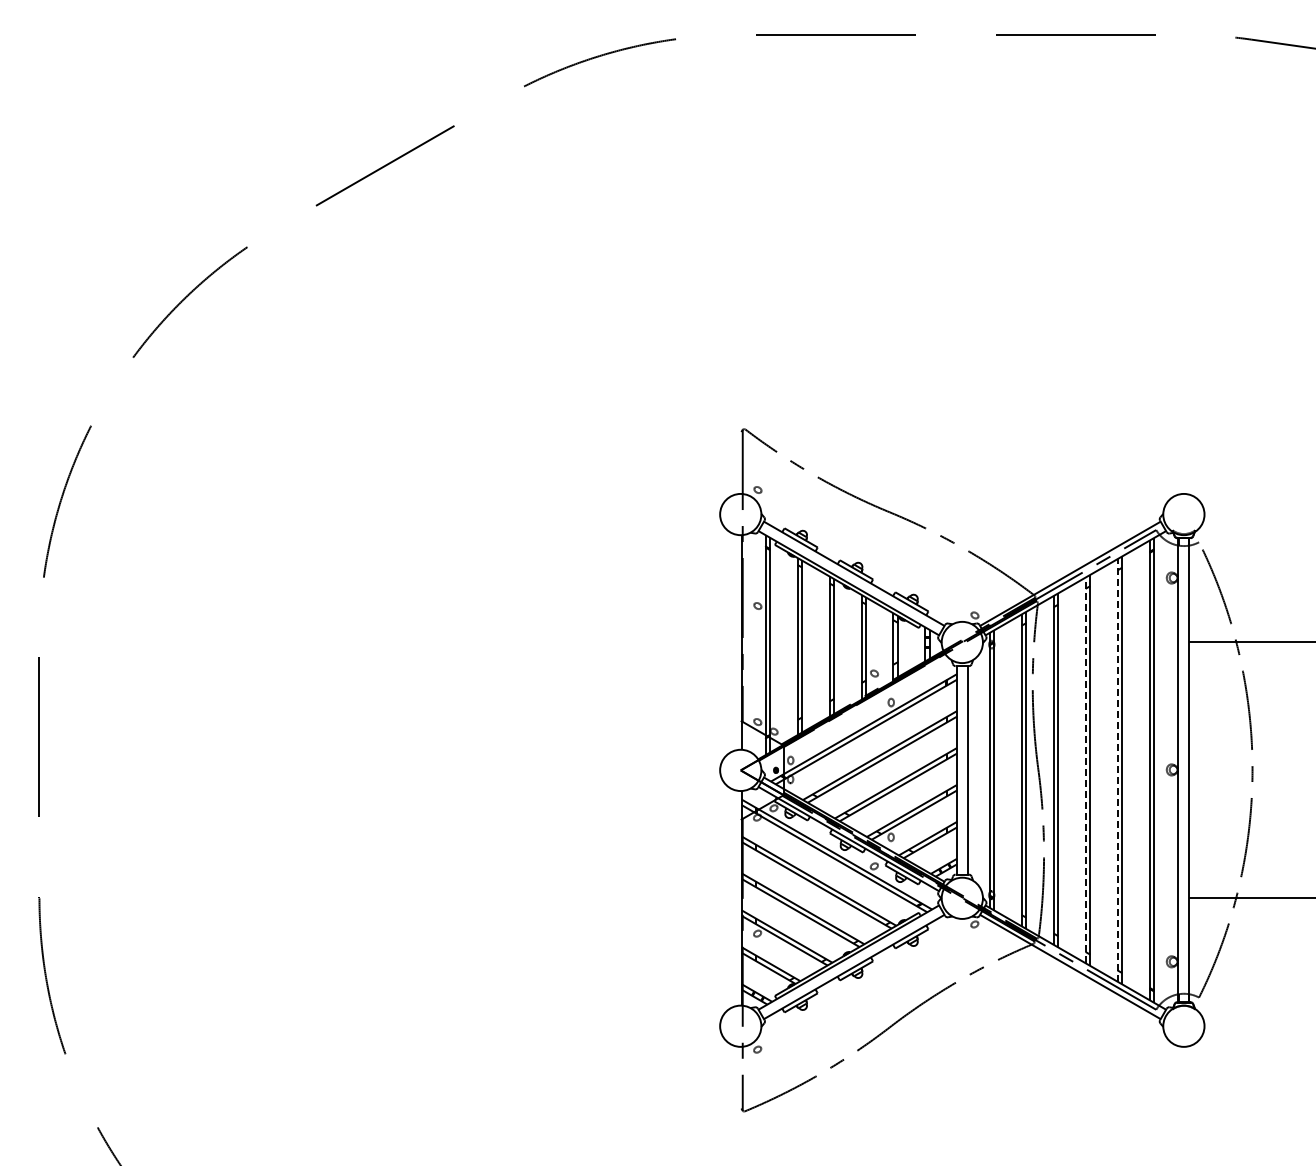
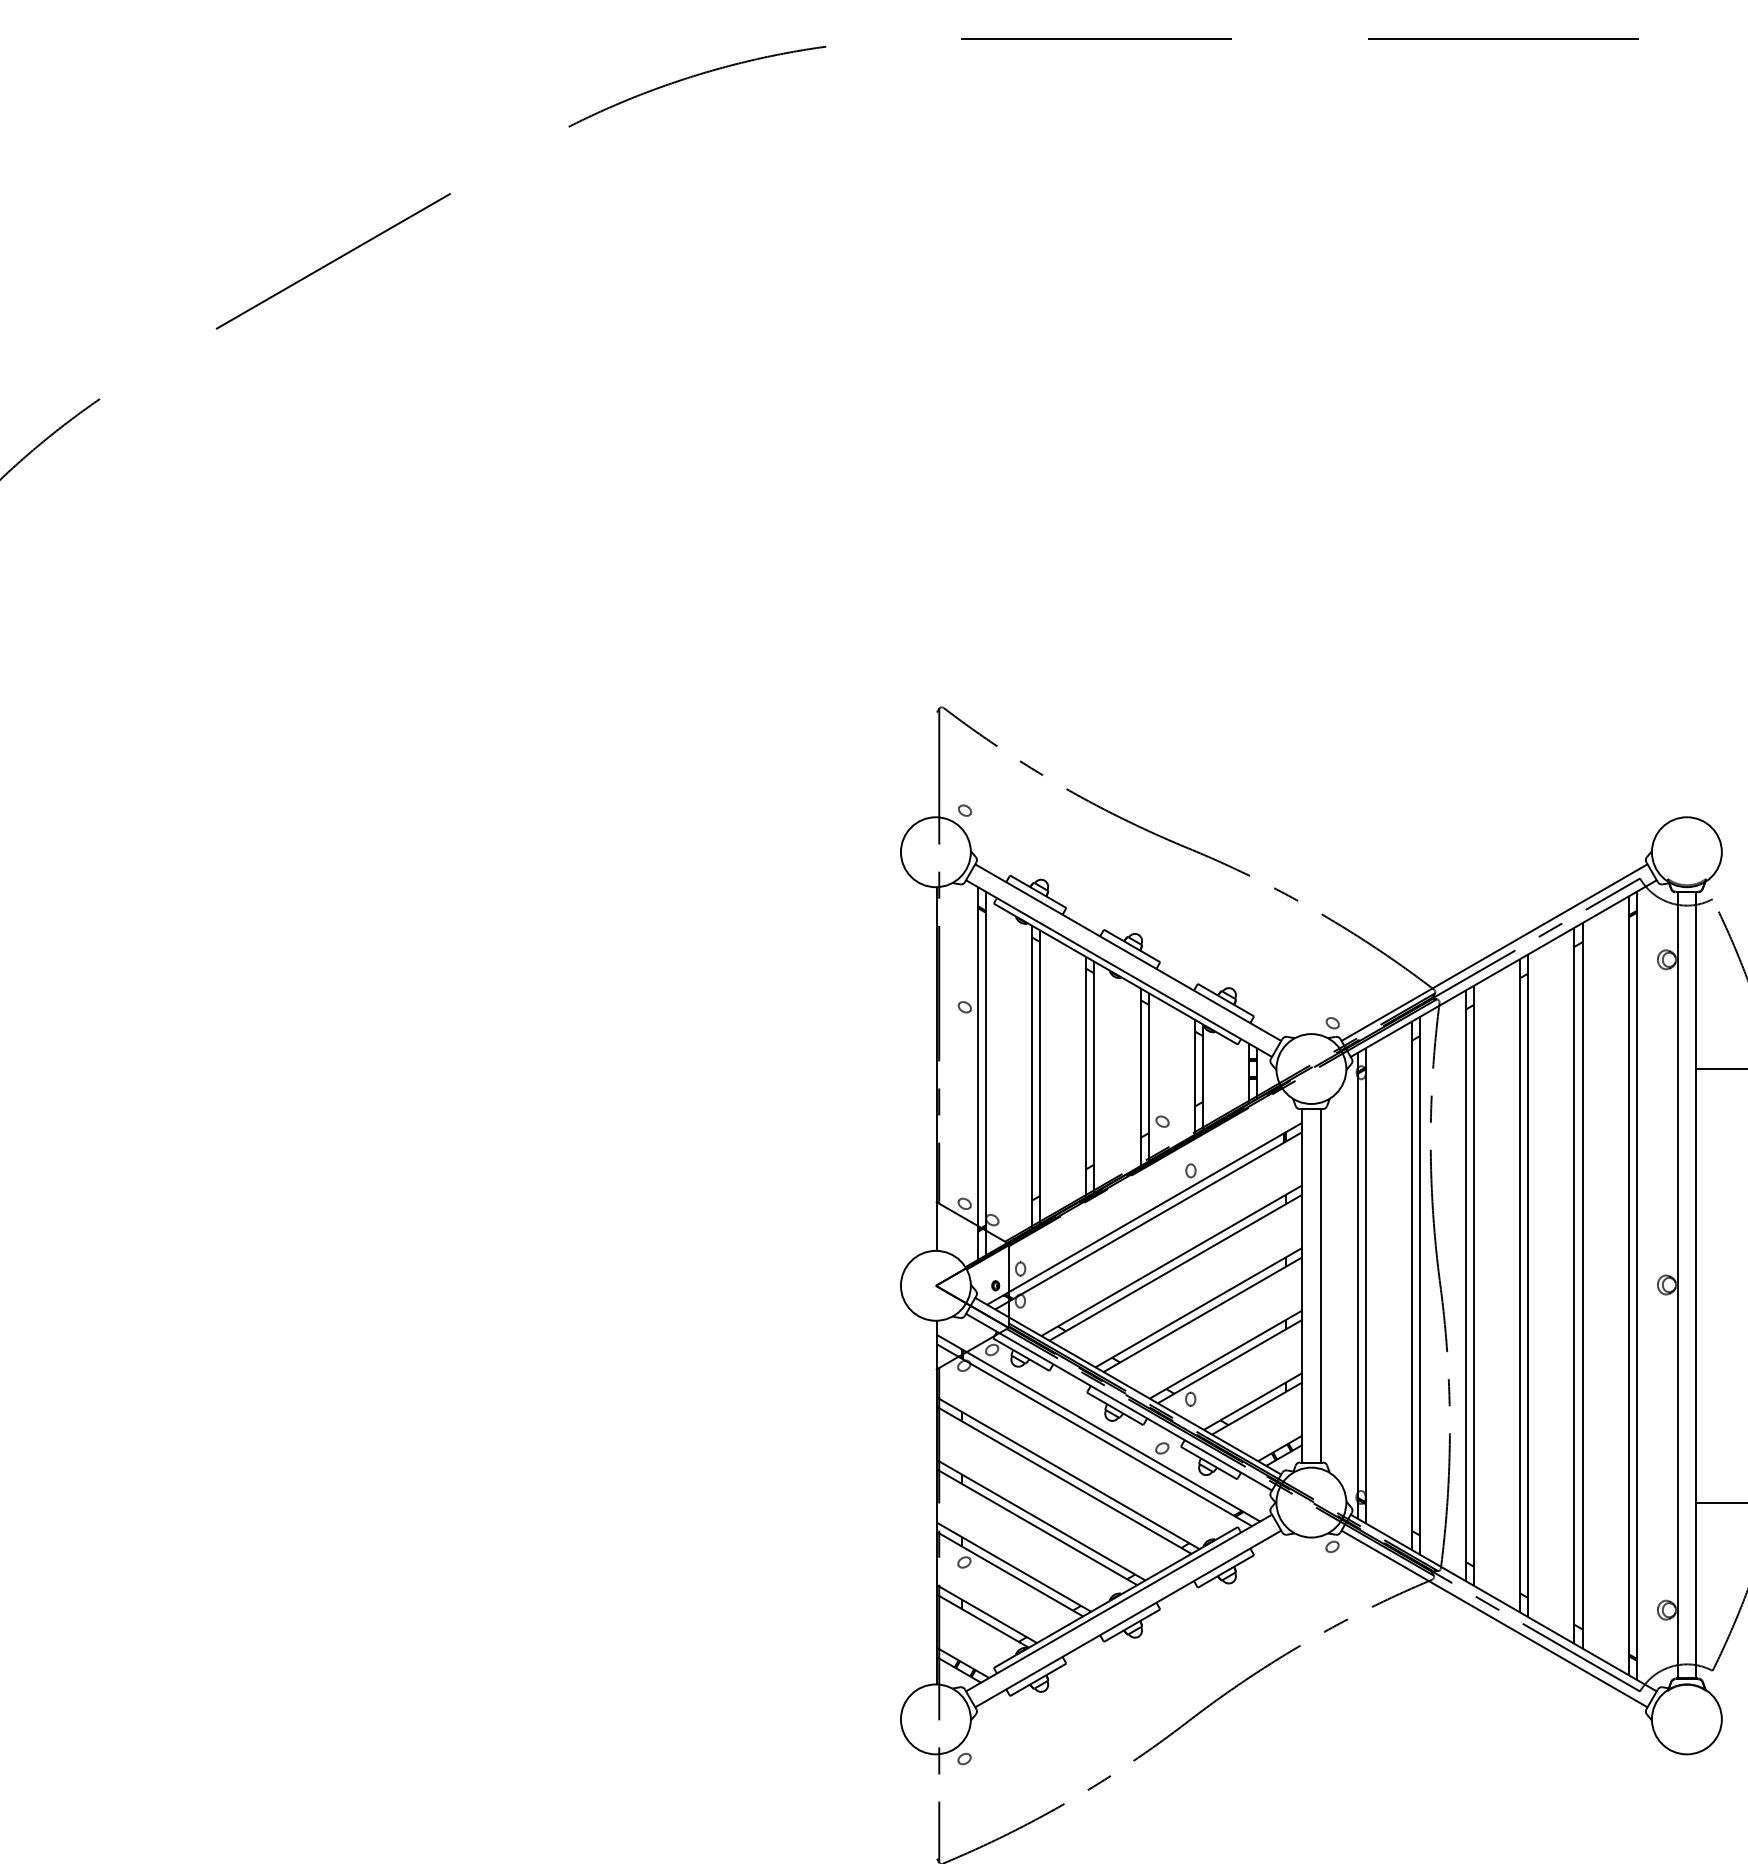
line: (1117, 769) -> (1574, 1284), dashed -> solid
line: (1085, 770) -> (1520, 1285), dashed -> solid

